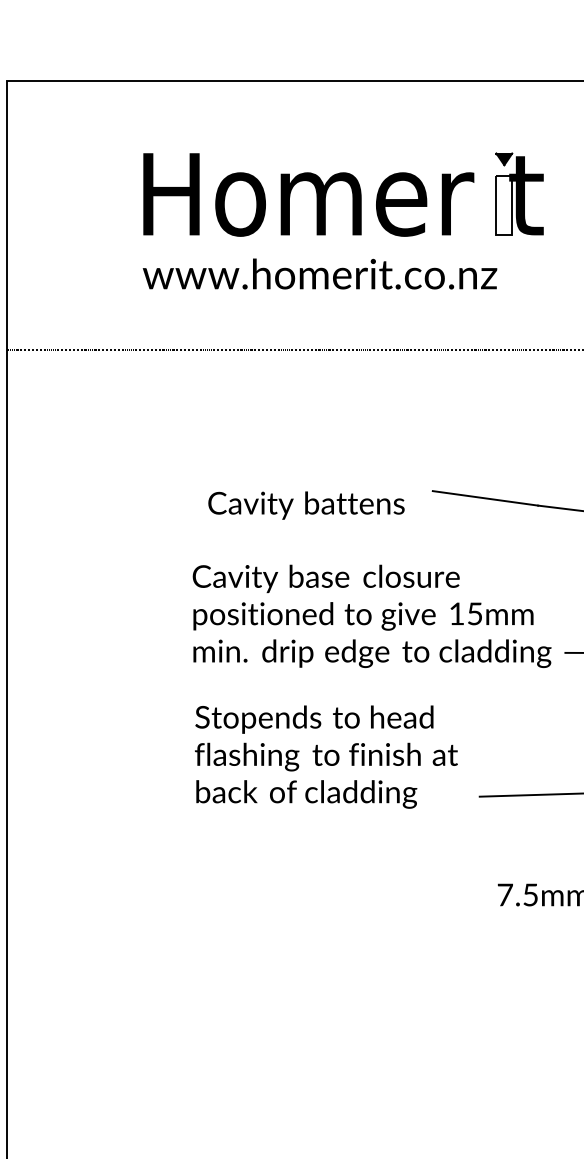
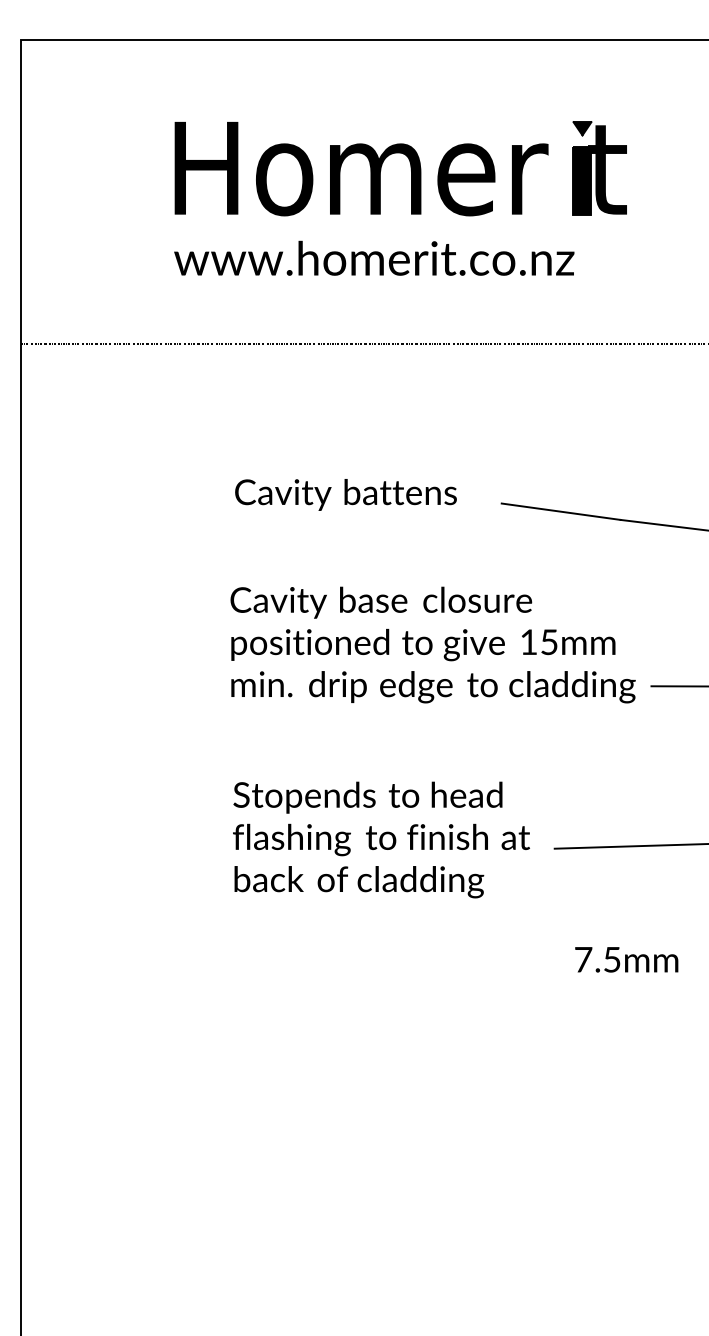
fill: (504, 205) -> (582, 180), added
text: (306, 505) -> (345, 494), moved
text: (326, 756) -> (381, 839), moved

